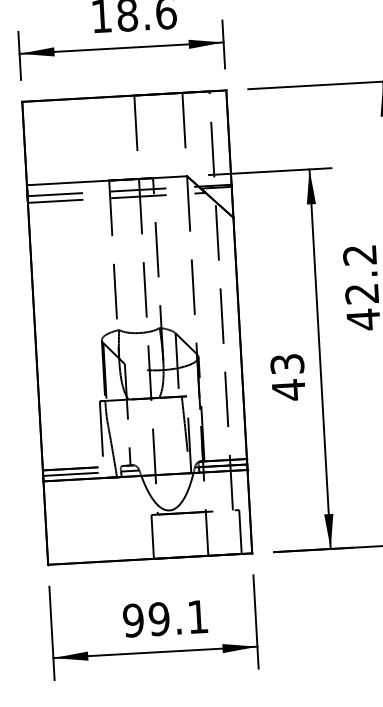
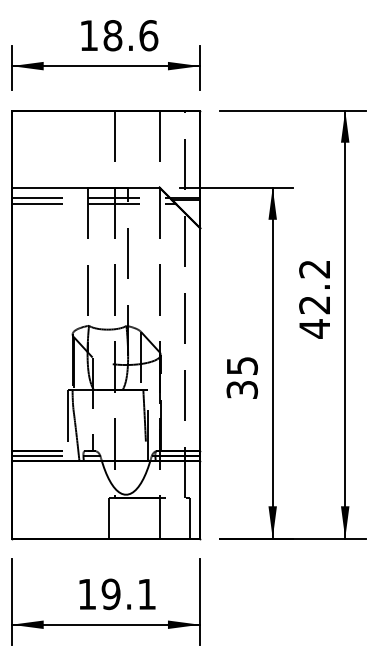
text: (287, 377) -> (241, 378), 43 -> 35
text: (132, 620) -> (86, 594), 99.1 -> 19.1

